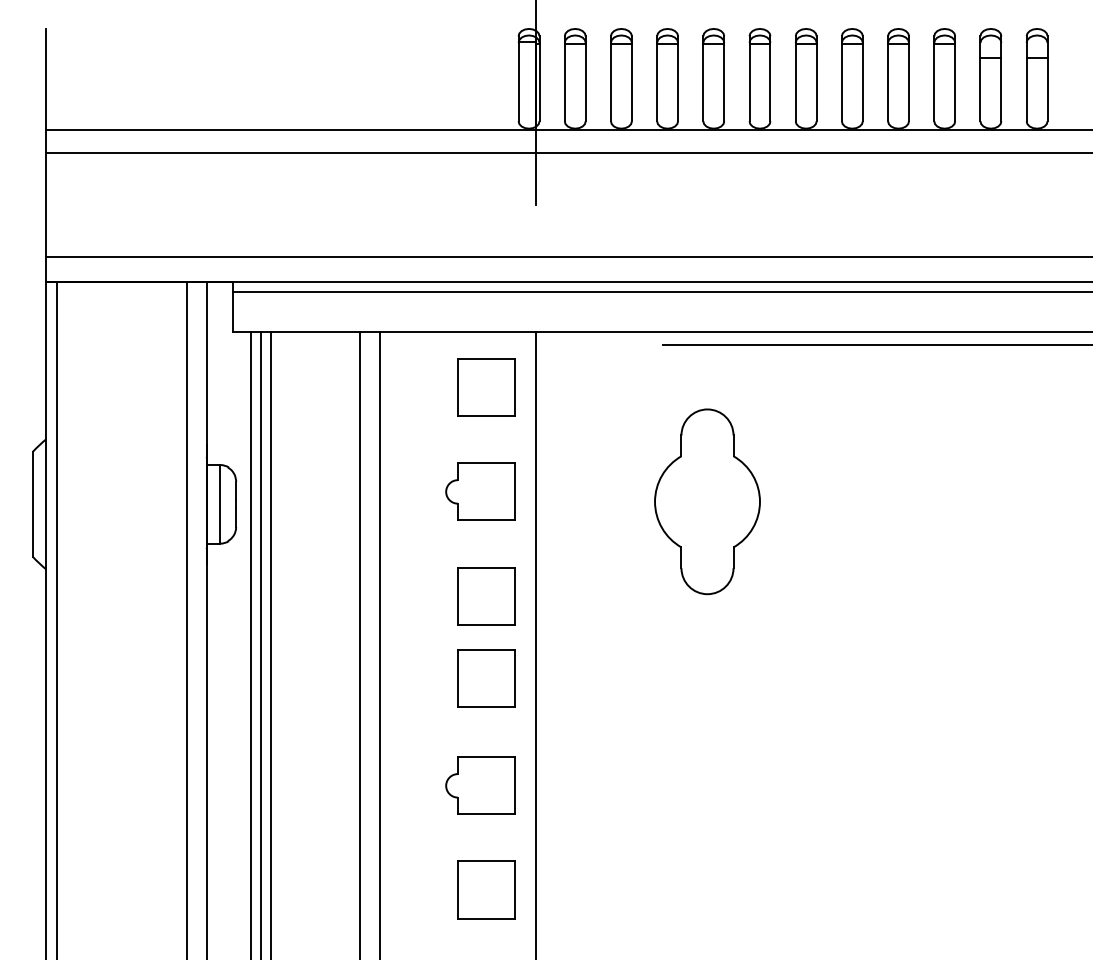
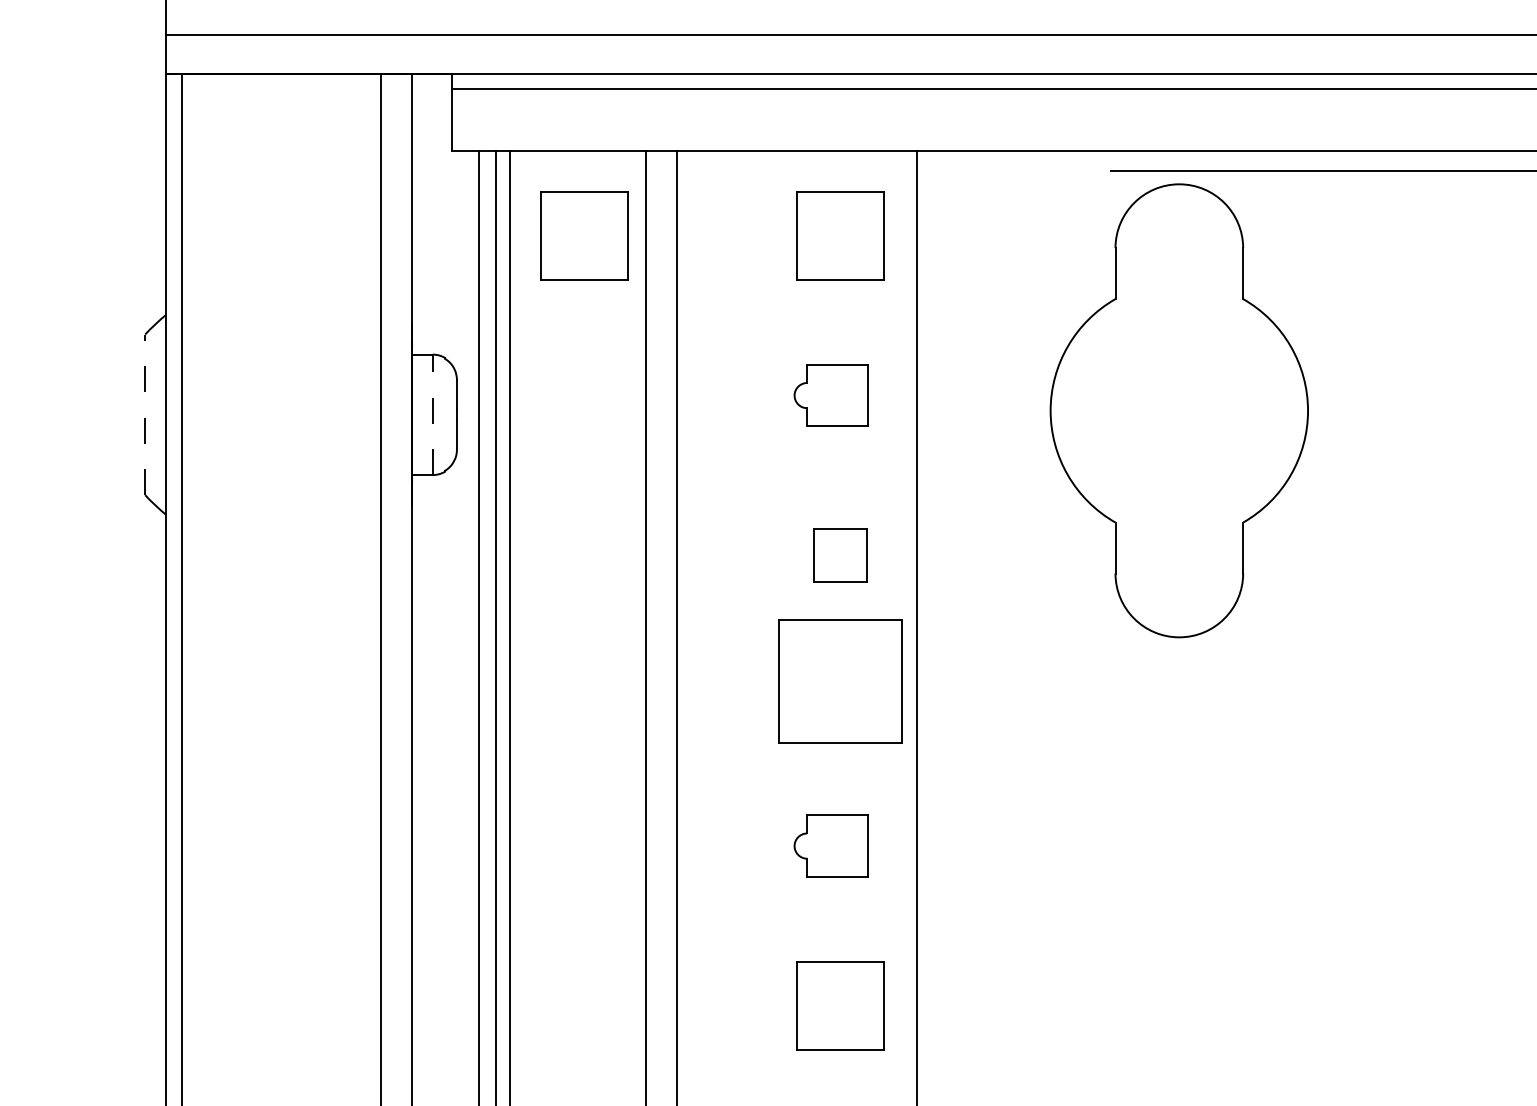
part: (319, 387) -> (584, 235), added
part: (480, 491) -> (831, 395), size x0.7
part: (707, 501) -> (1179, 410), size x1.6
line: (32, 503) -> (144, 413), solid -> dashed
line: (220, 503) -> (432, 413), solid -> dashed
part: (486, 596) -> (840, 556), size x0.6
part: (486, 678) -> (840, 681), size x1.4
part: (480, 785) -> (831, 845), size x0.7

